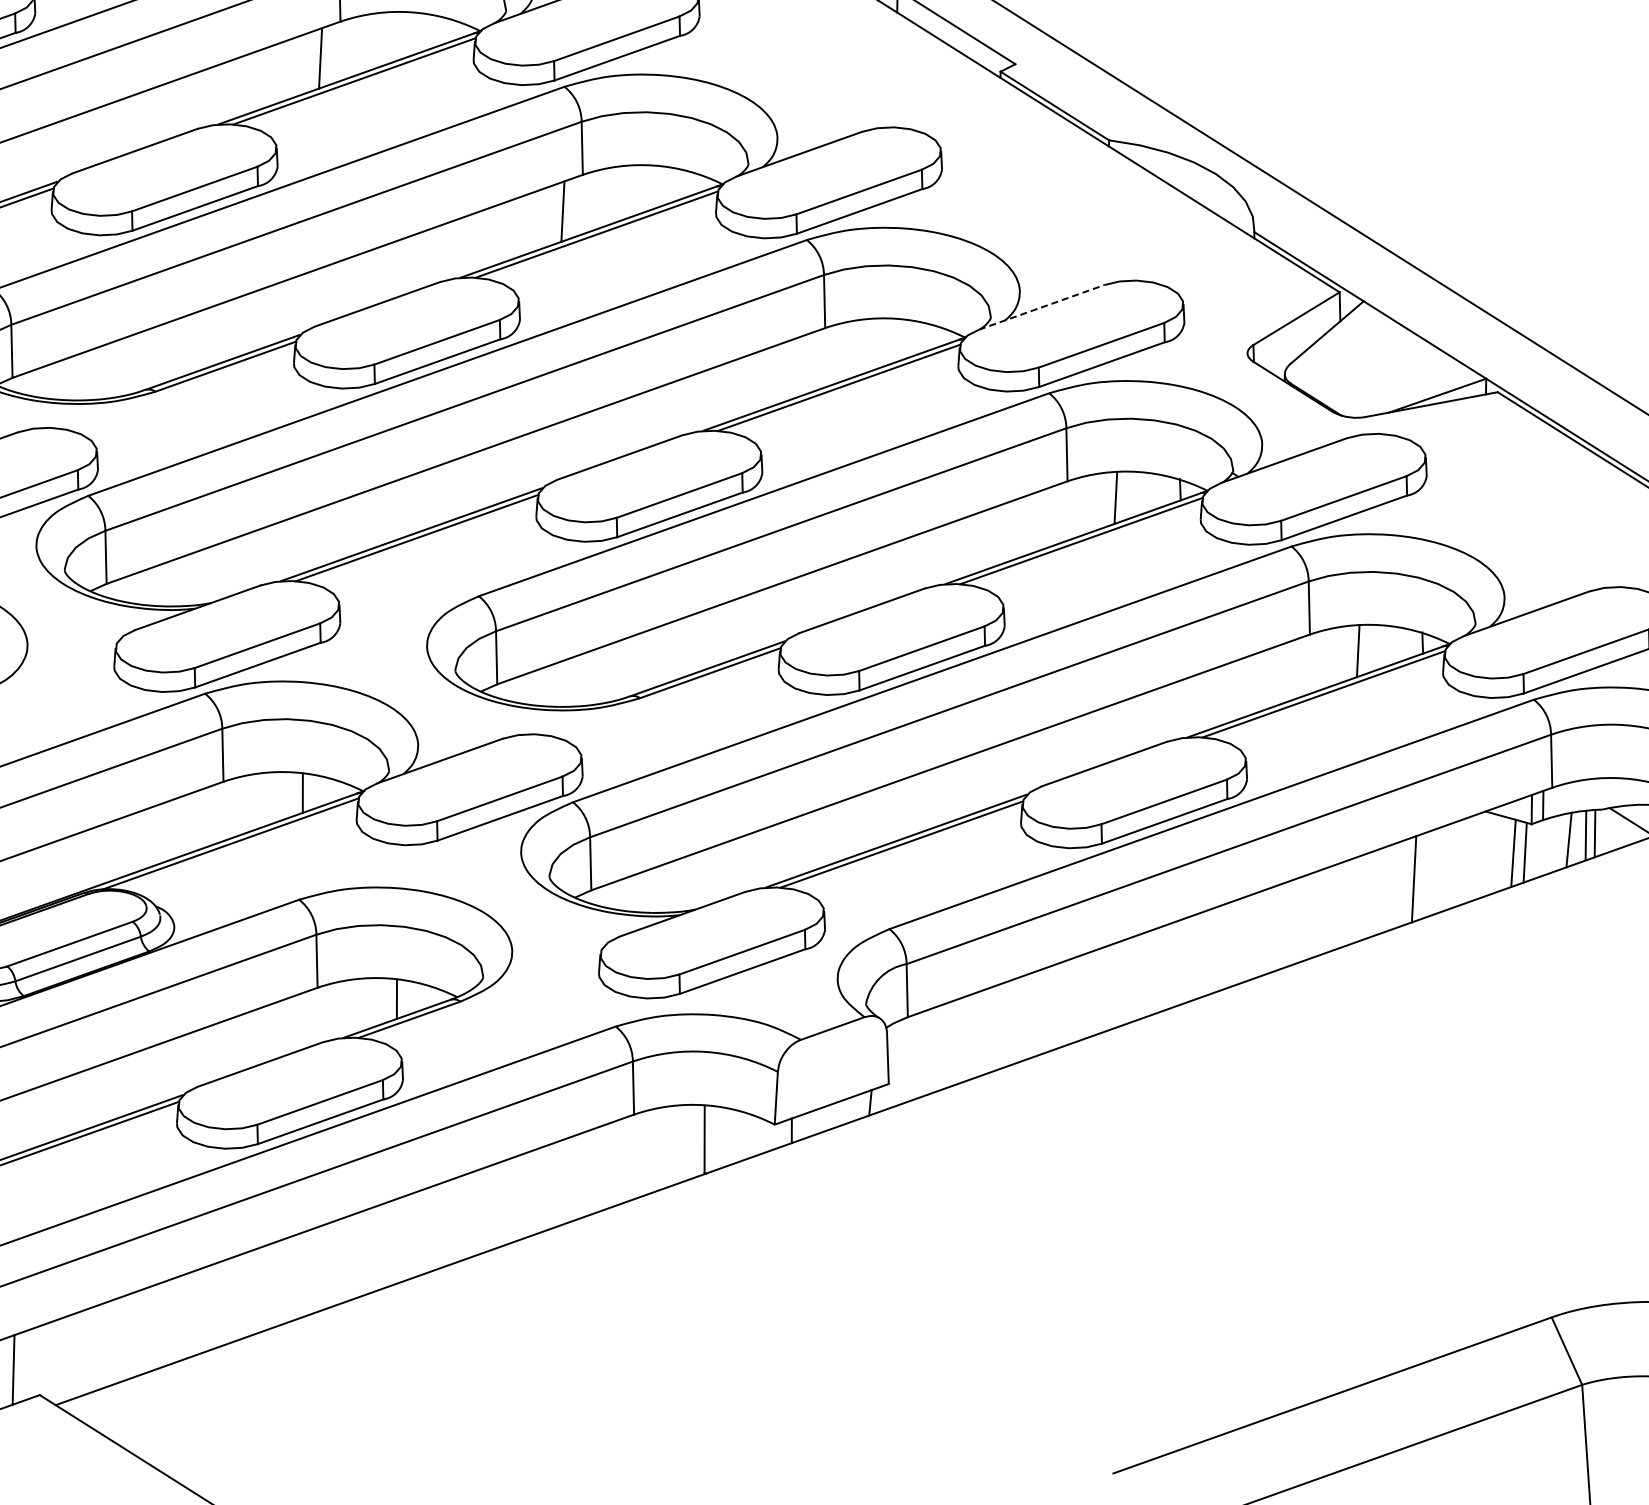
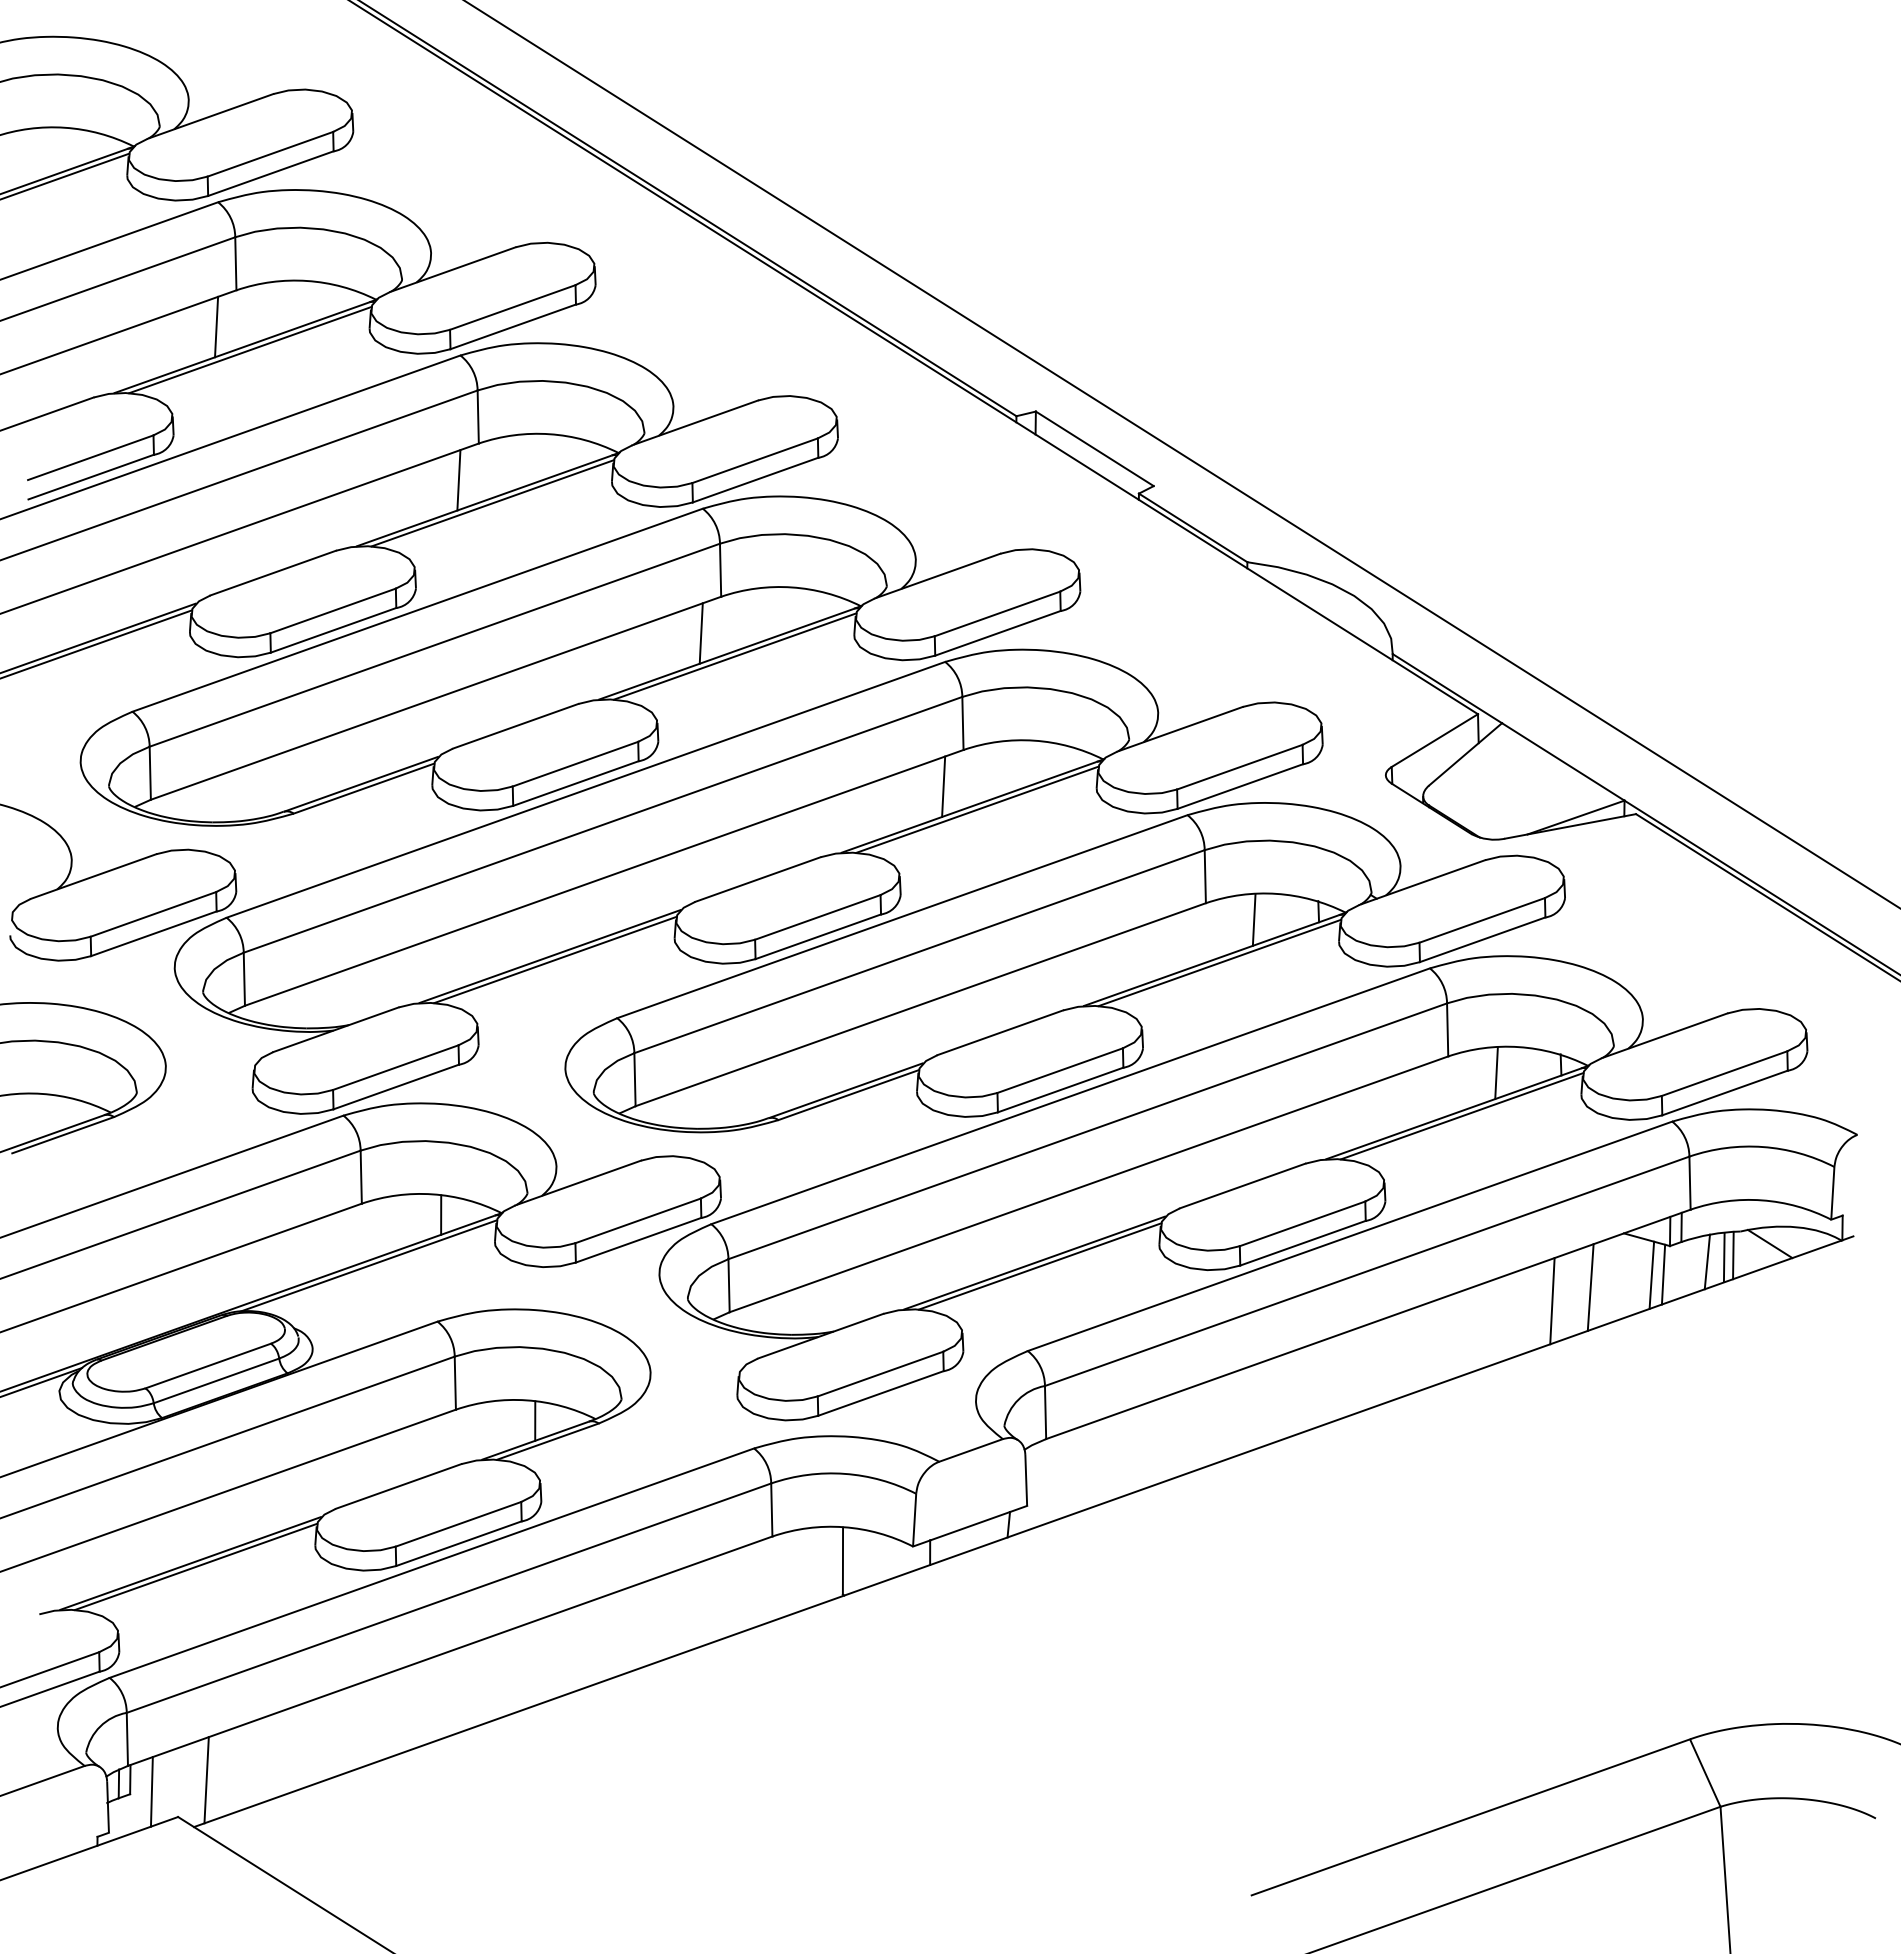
line: (1042, 307) -> (1180, 729), dashed -> solid
line: (805, 364) -> (943, 786), added
line: (1452, 865) -> (1590, 1287), added
line: (68, 1358) -> (206, 1780), added

